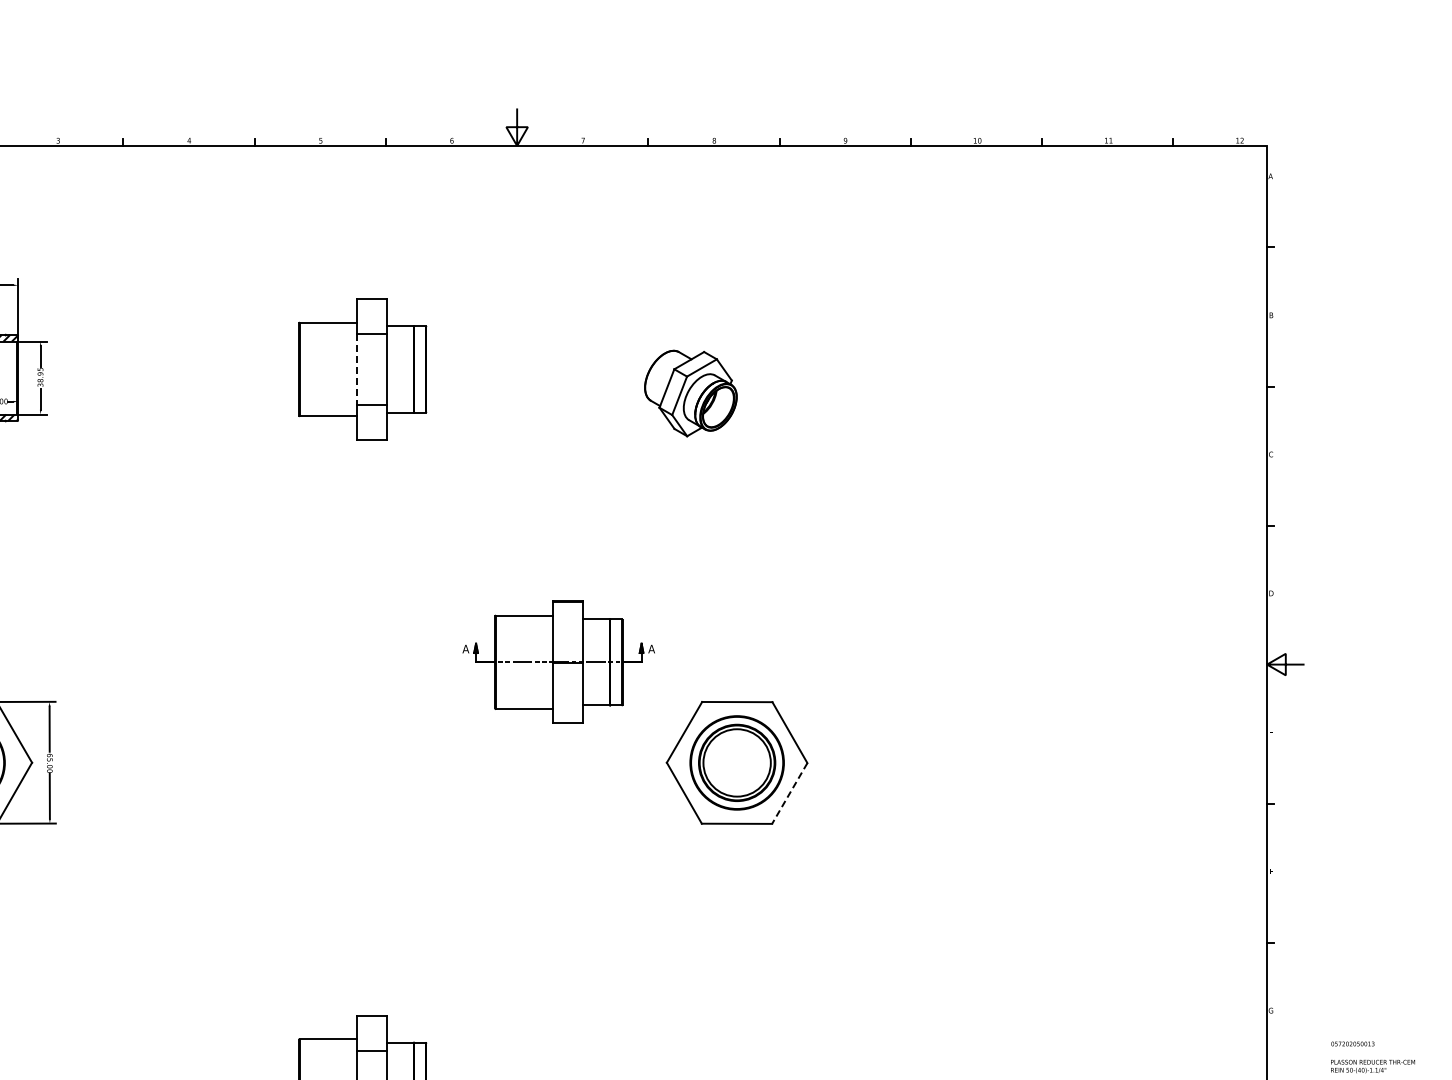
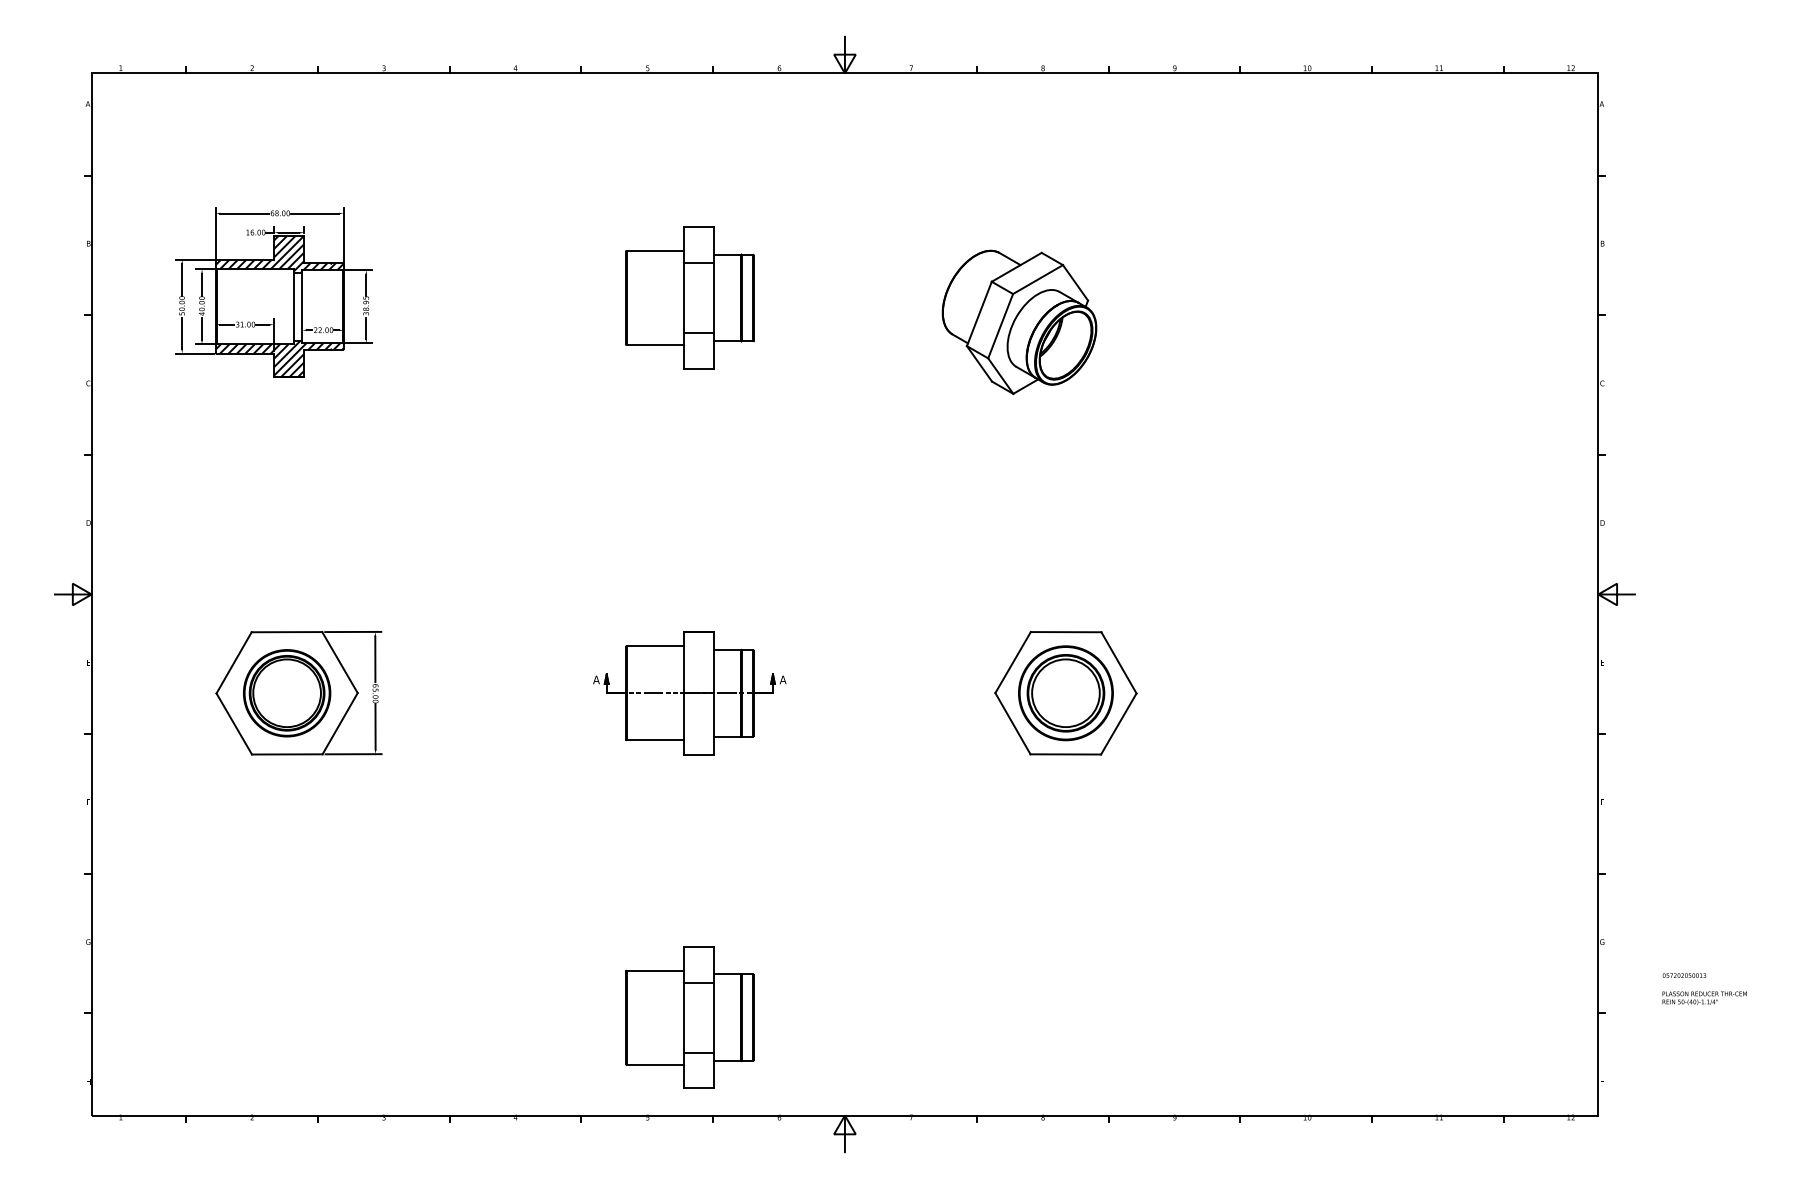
line: (357, 369) -> (684, 298), dashed -> solid
part: (690, 392) -> (1019, 321), size x1.67
part: (558, 662) -> (689, 693), moved
line: (789, 794) -> (1118, 724), dashed -> solid

